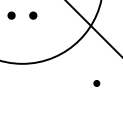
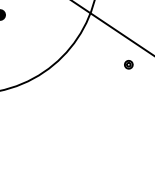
part: (96, 83) -> (128, 64), moved

